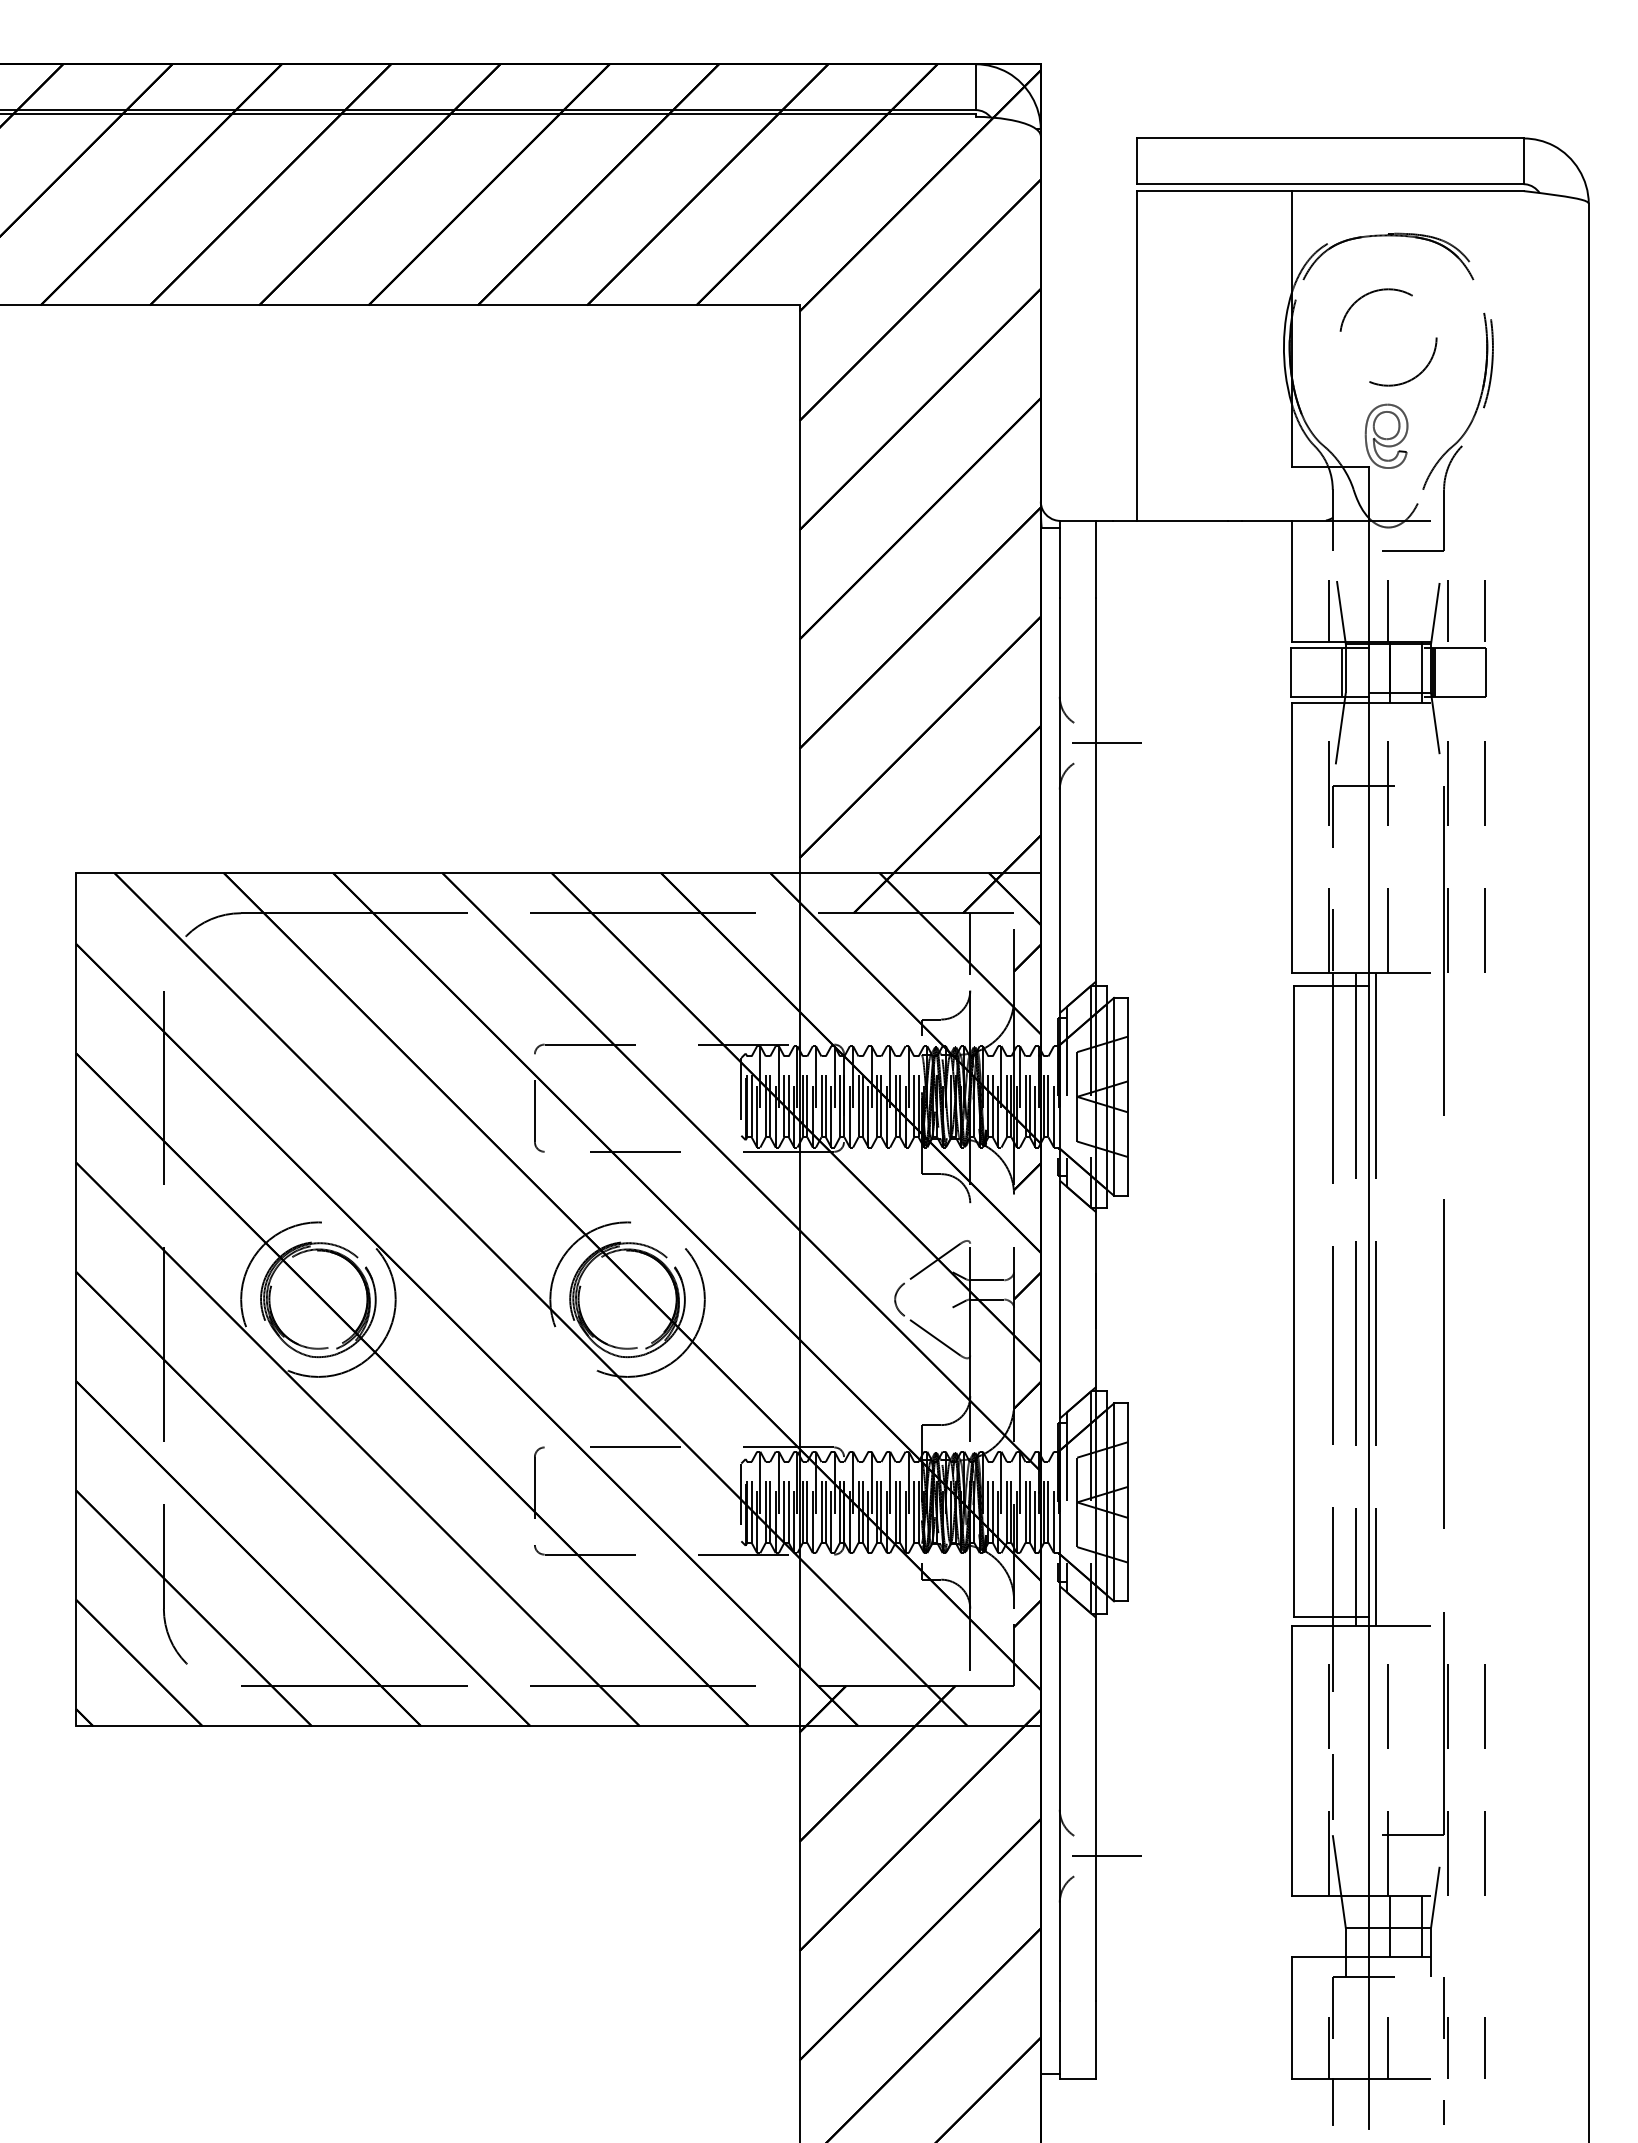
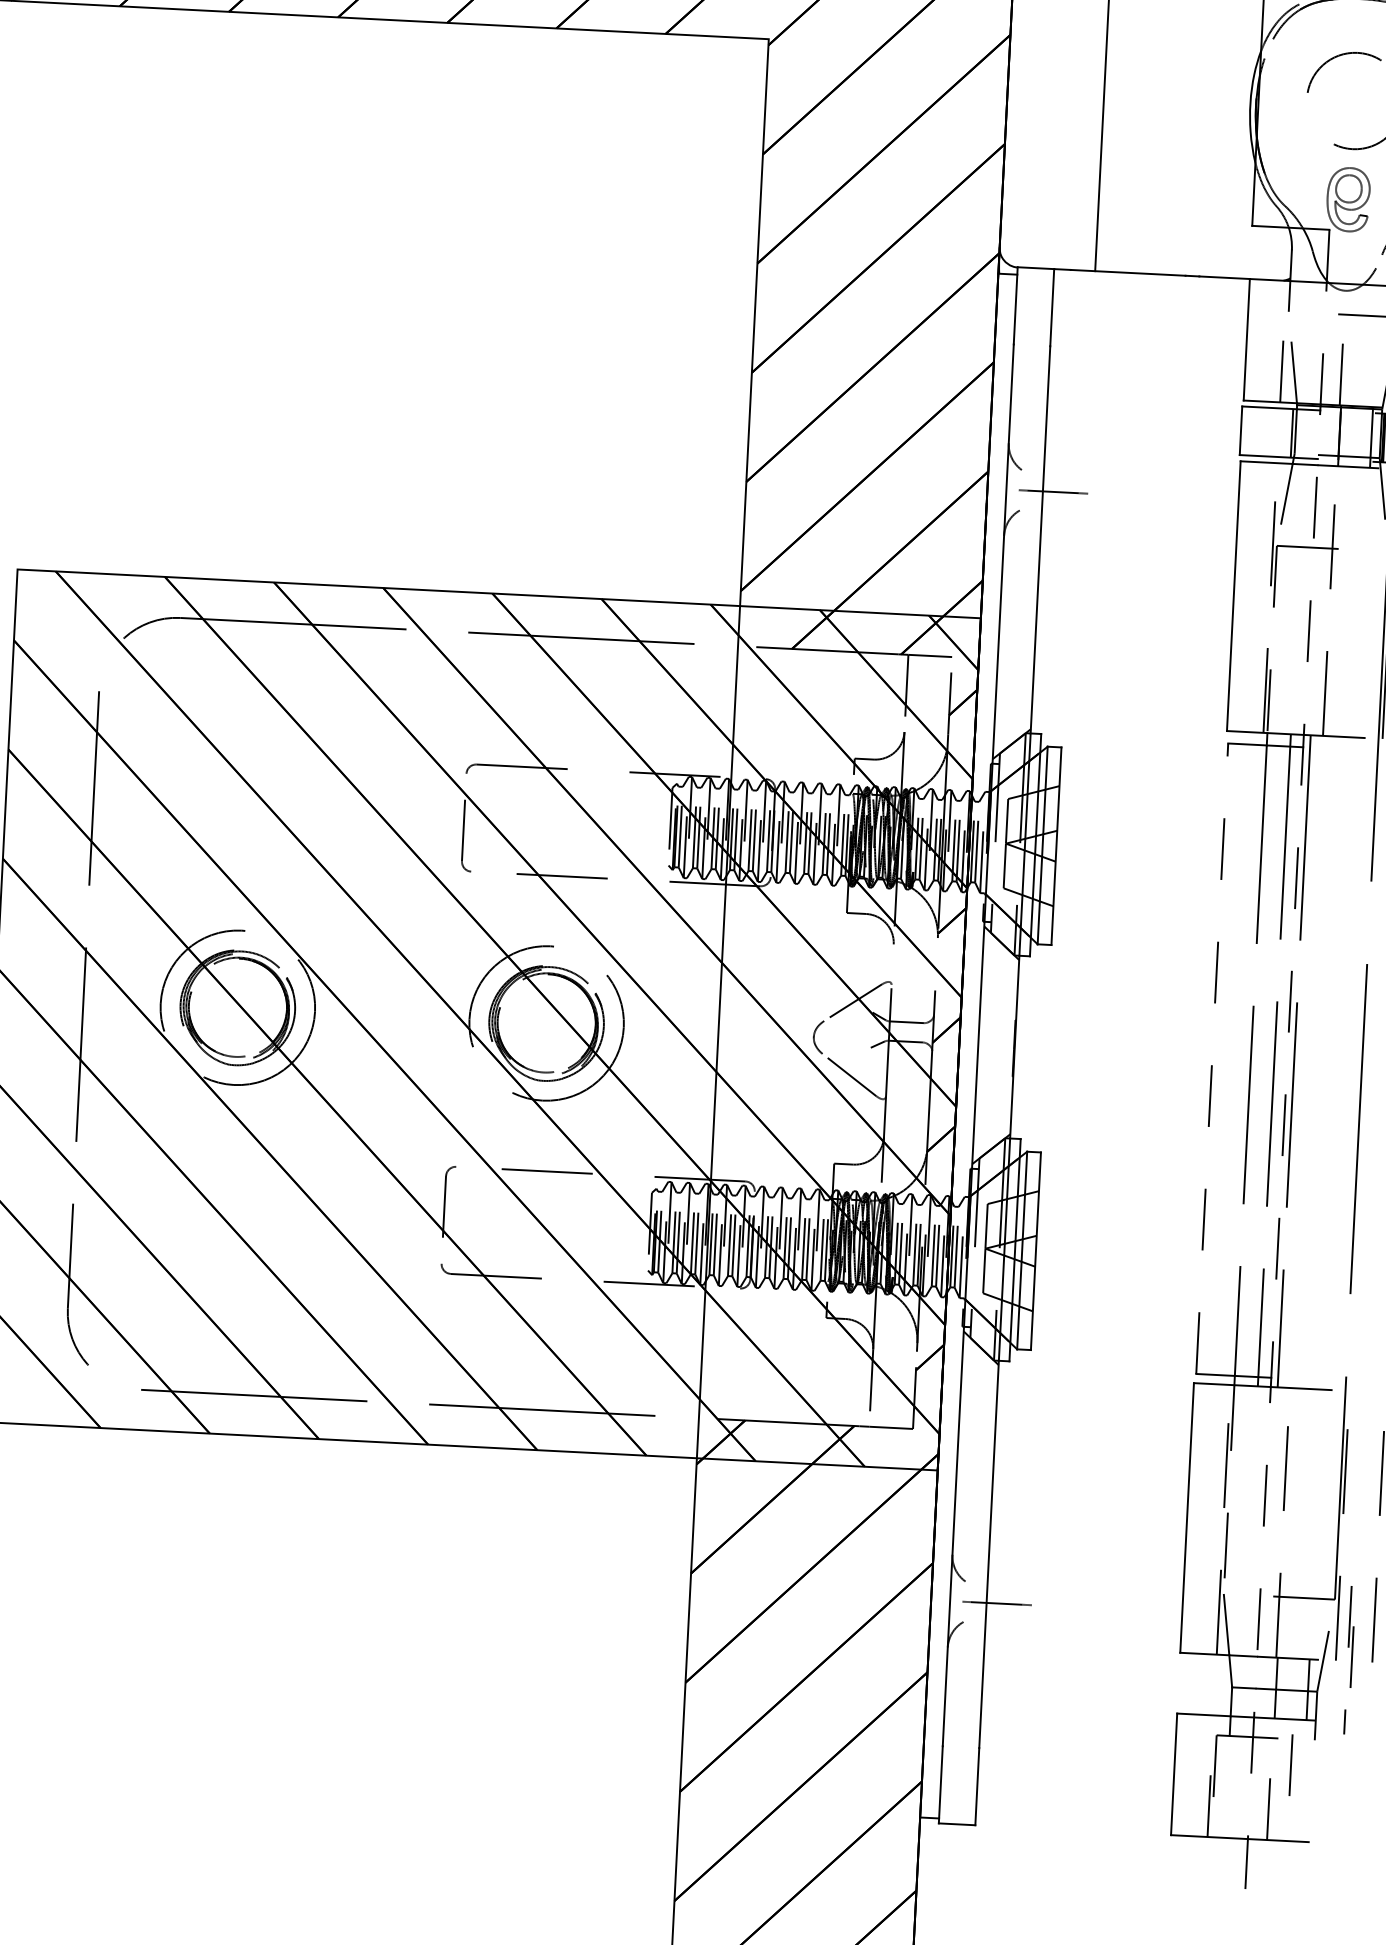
line: (1369, 1298) -> (1287, 1059), solid -> dashed
line: (1294, 1301) -> (1212, 1059), solid -> dashed
line: (1484, 2047) -> (1290, 1764), moved
part: (1445, 2050) -> (1349, 1659), moved
line: (1332, 2101) -> (1210, 1859), removed

